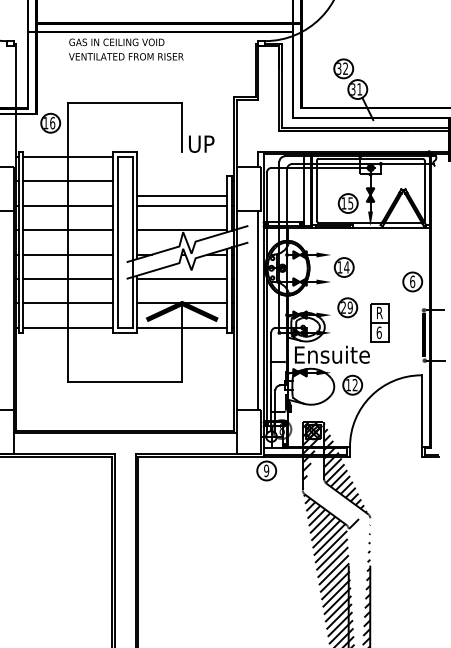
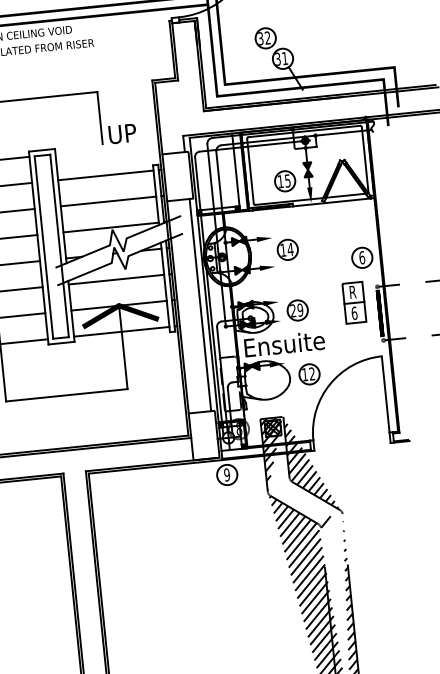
line: (181, 196) -> (105, 175), moved
part: (347, 307) -> (297, 310), moved
part: (379, 322) -> (353, 302), moved

